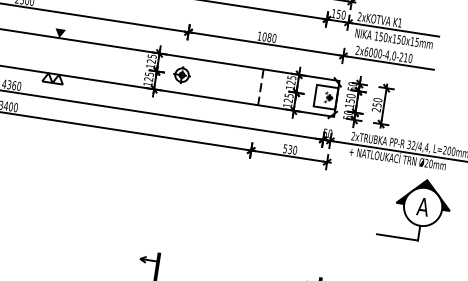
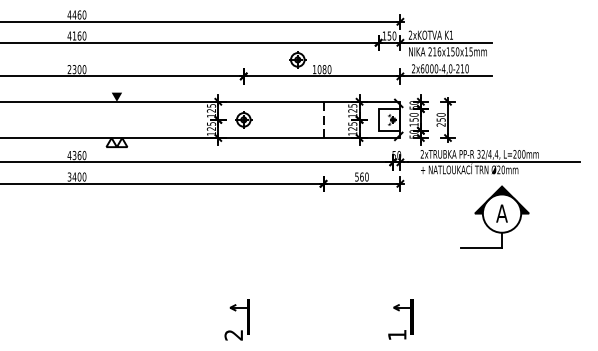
part: (244, 23) -> (297, 59), added
text: (380, 36) -> (434, 51), 150x150x15mm -> 216x150x15mm
text: (289, 149) -> (361, 176), 530 -> 560

